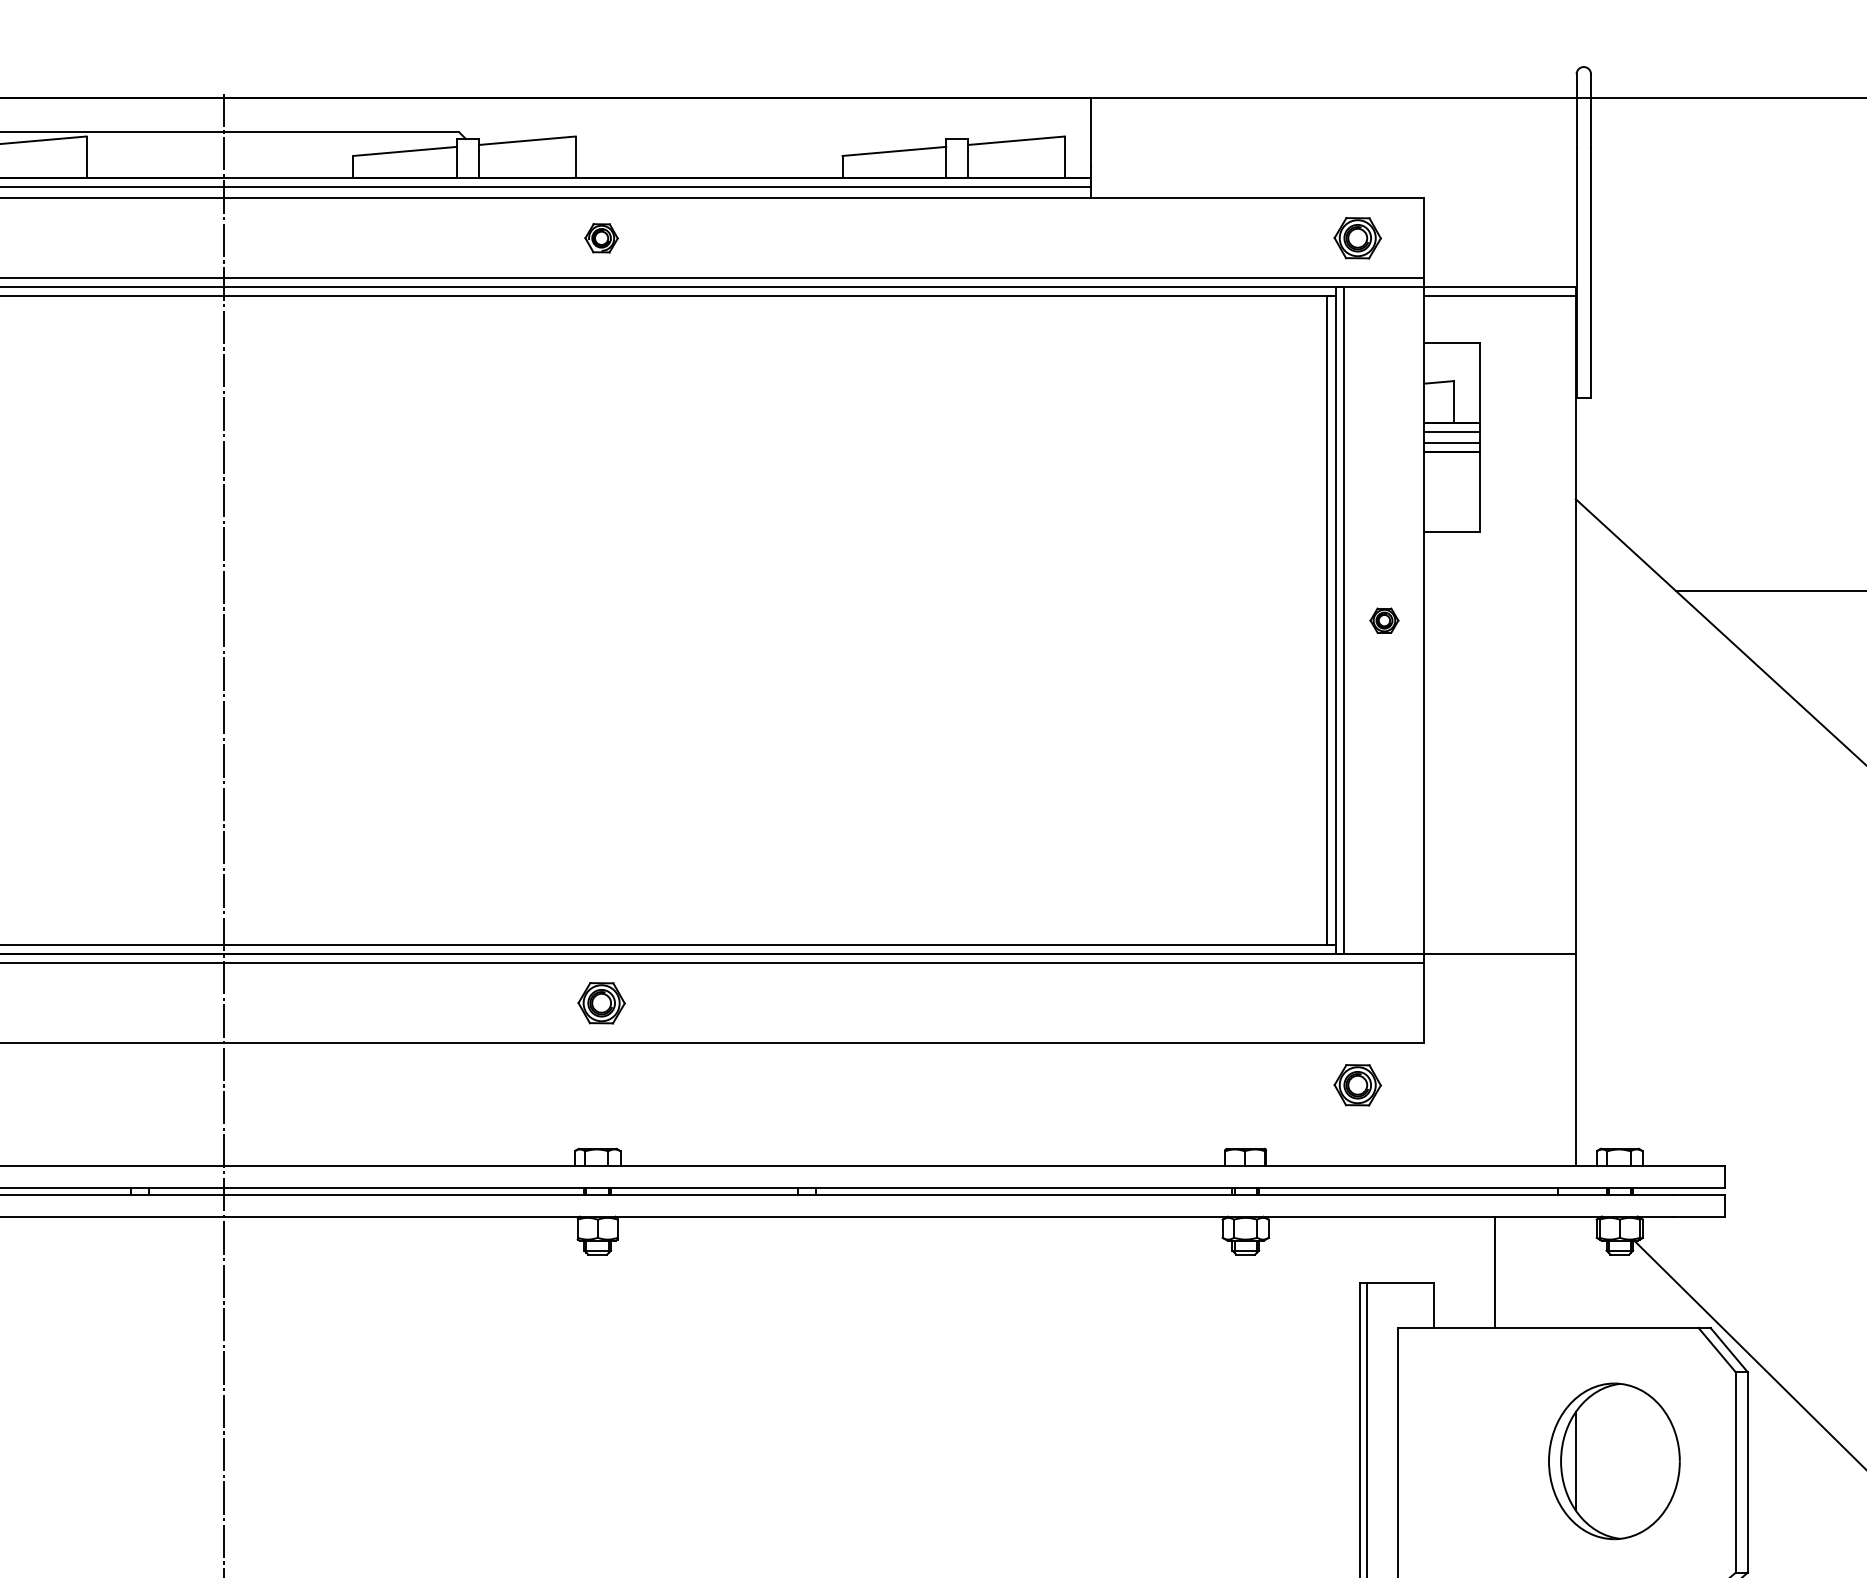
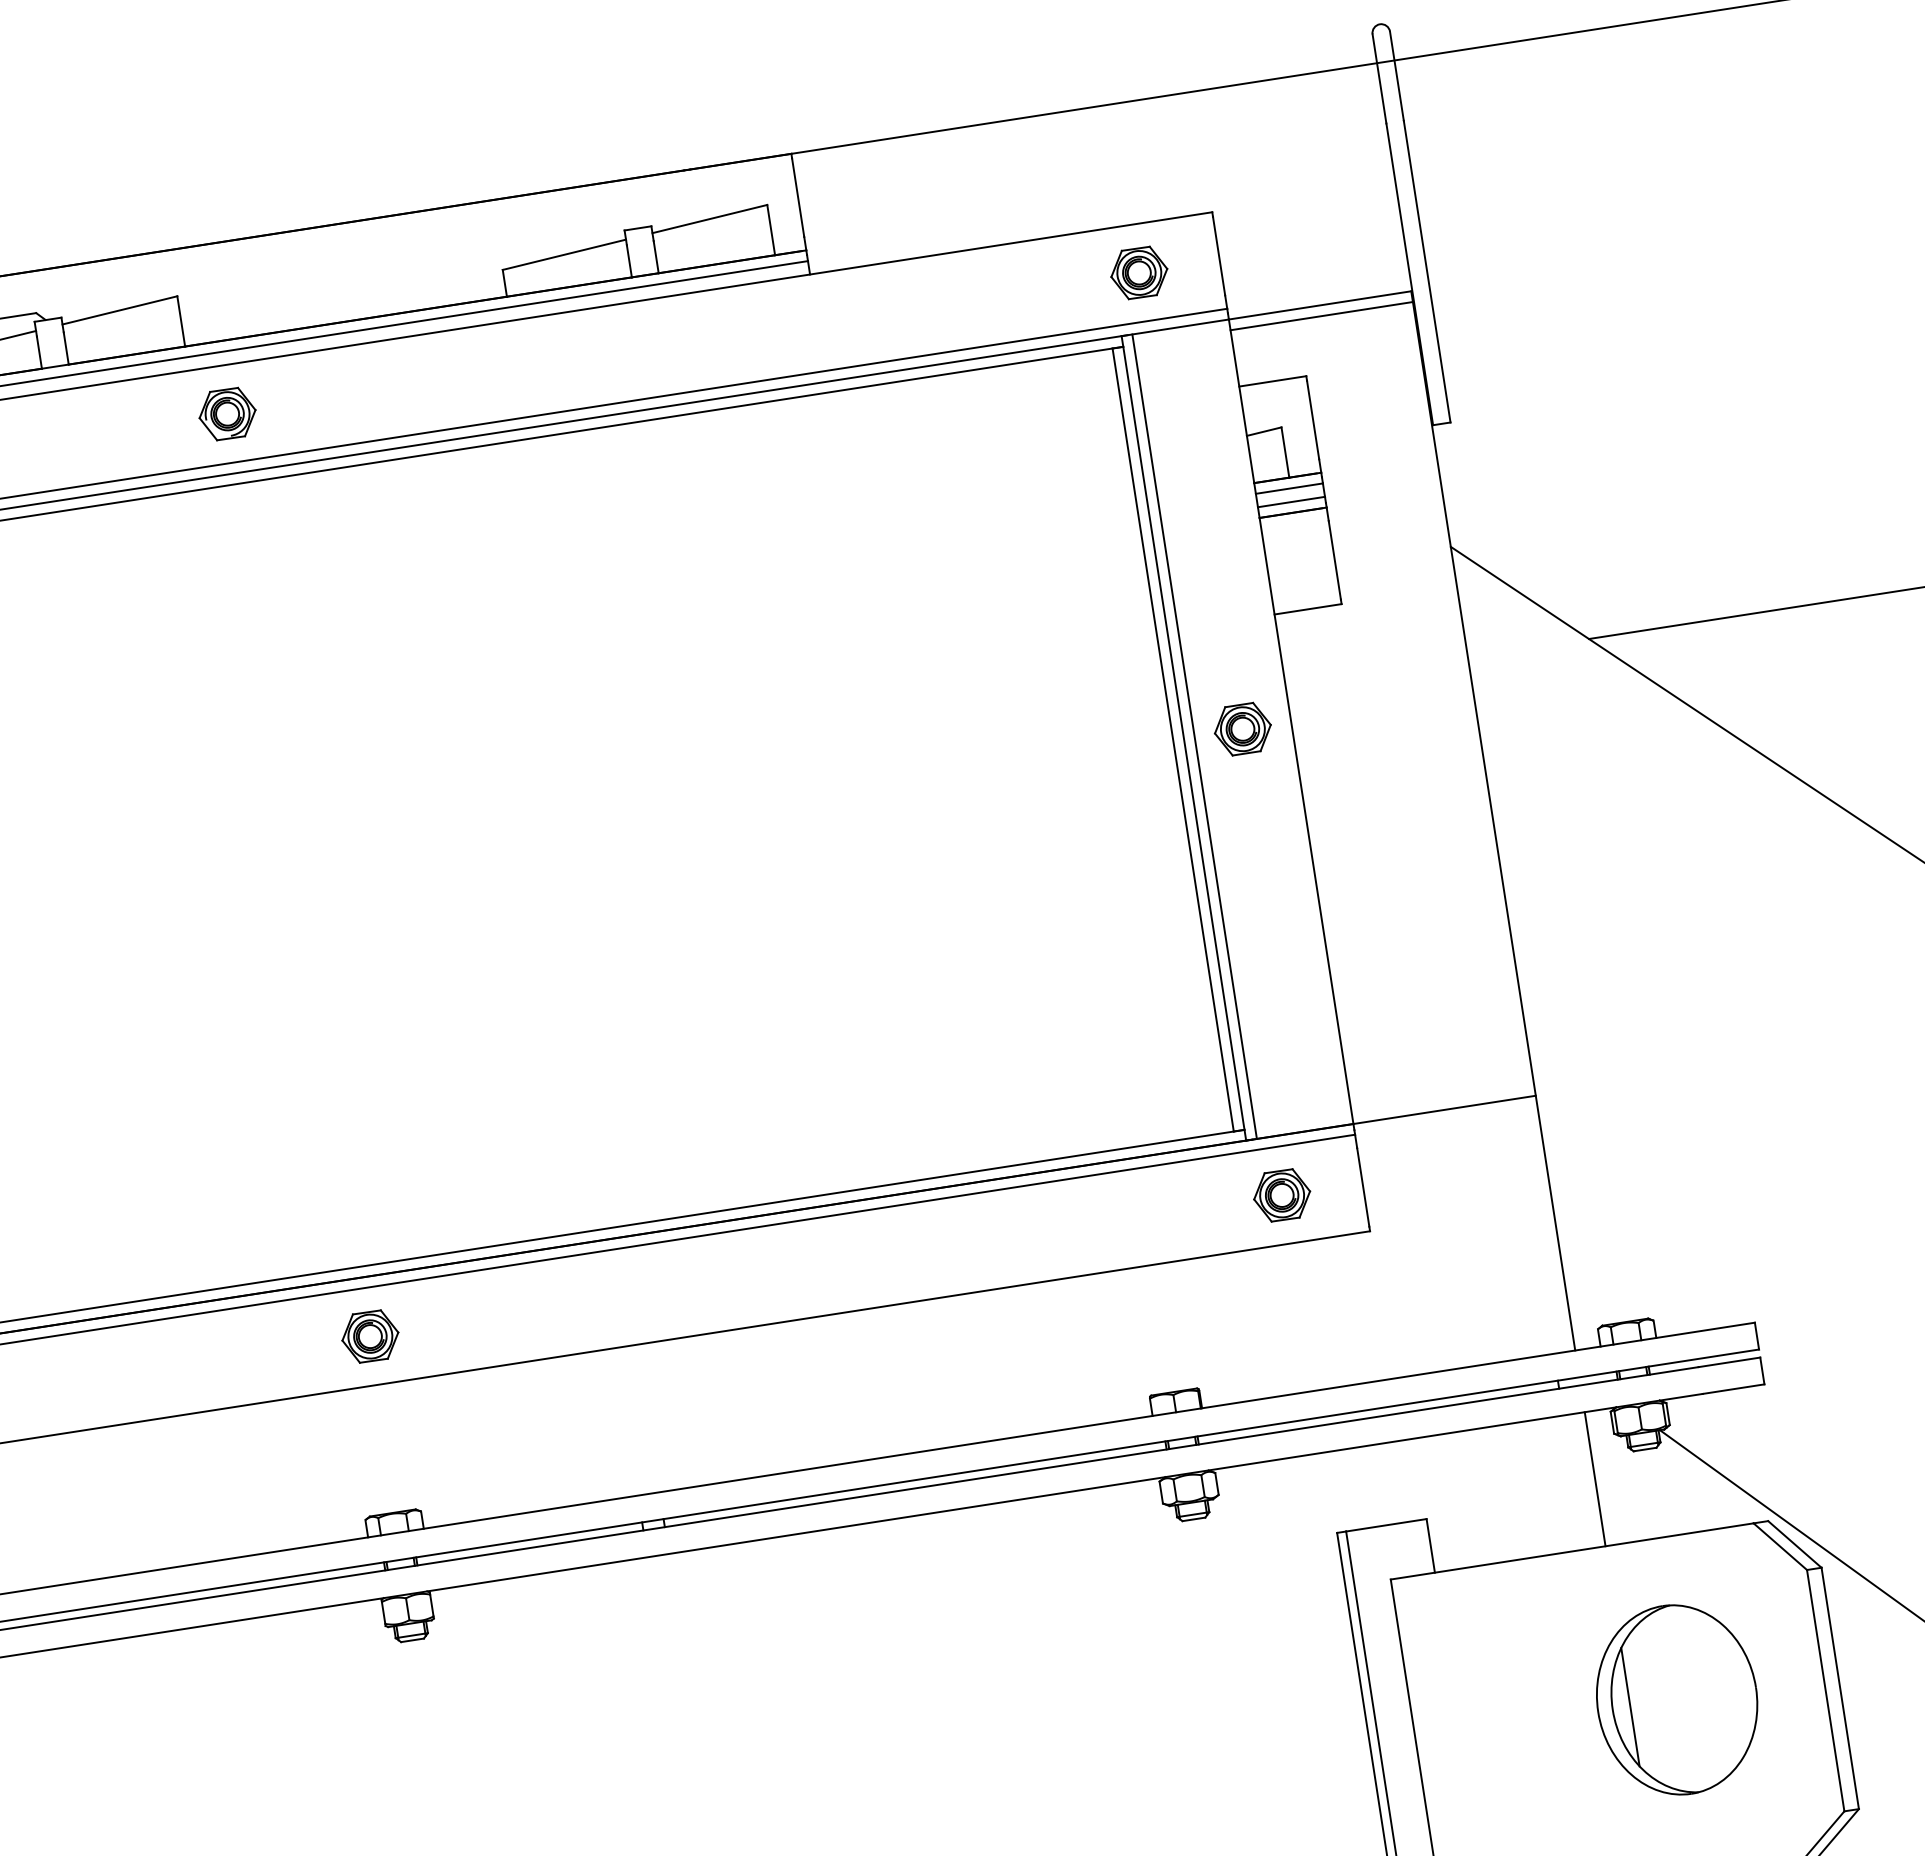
part: (601, 238) -> (227, 414), size x1.43
part: (1384, 620) -> (1242, 728), size x1.67
part: (1357, 1085) -> (1281, 1195), moved
line: (1494, 1271) -> (1594, 1478), moved

